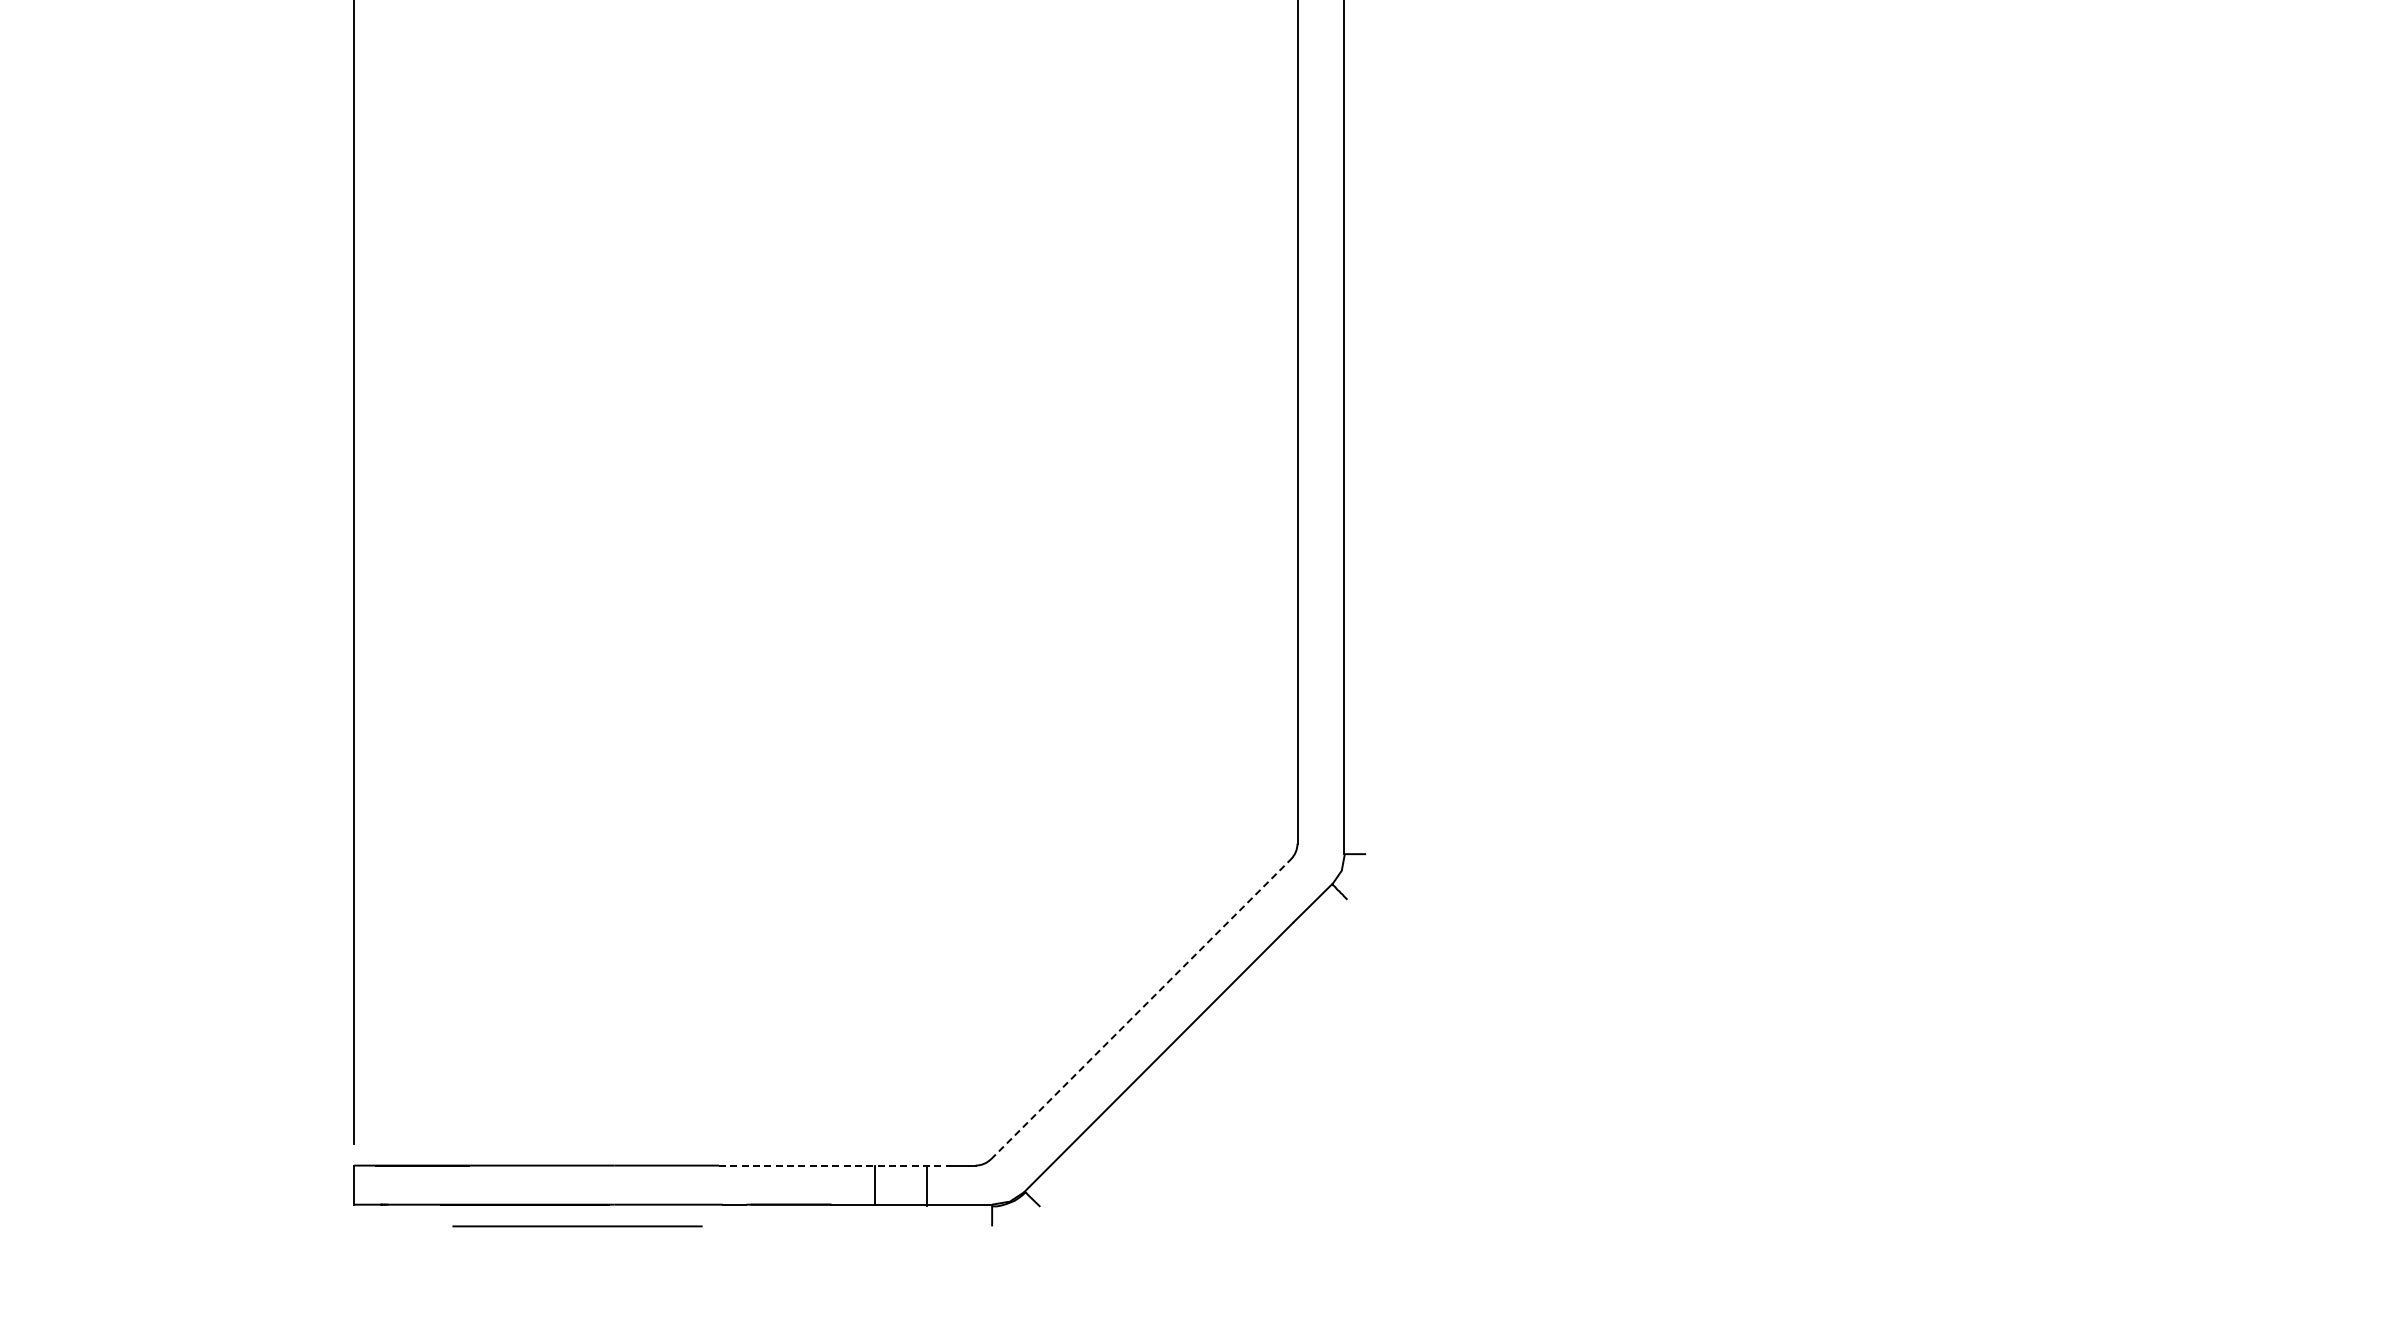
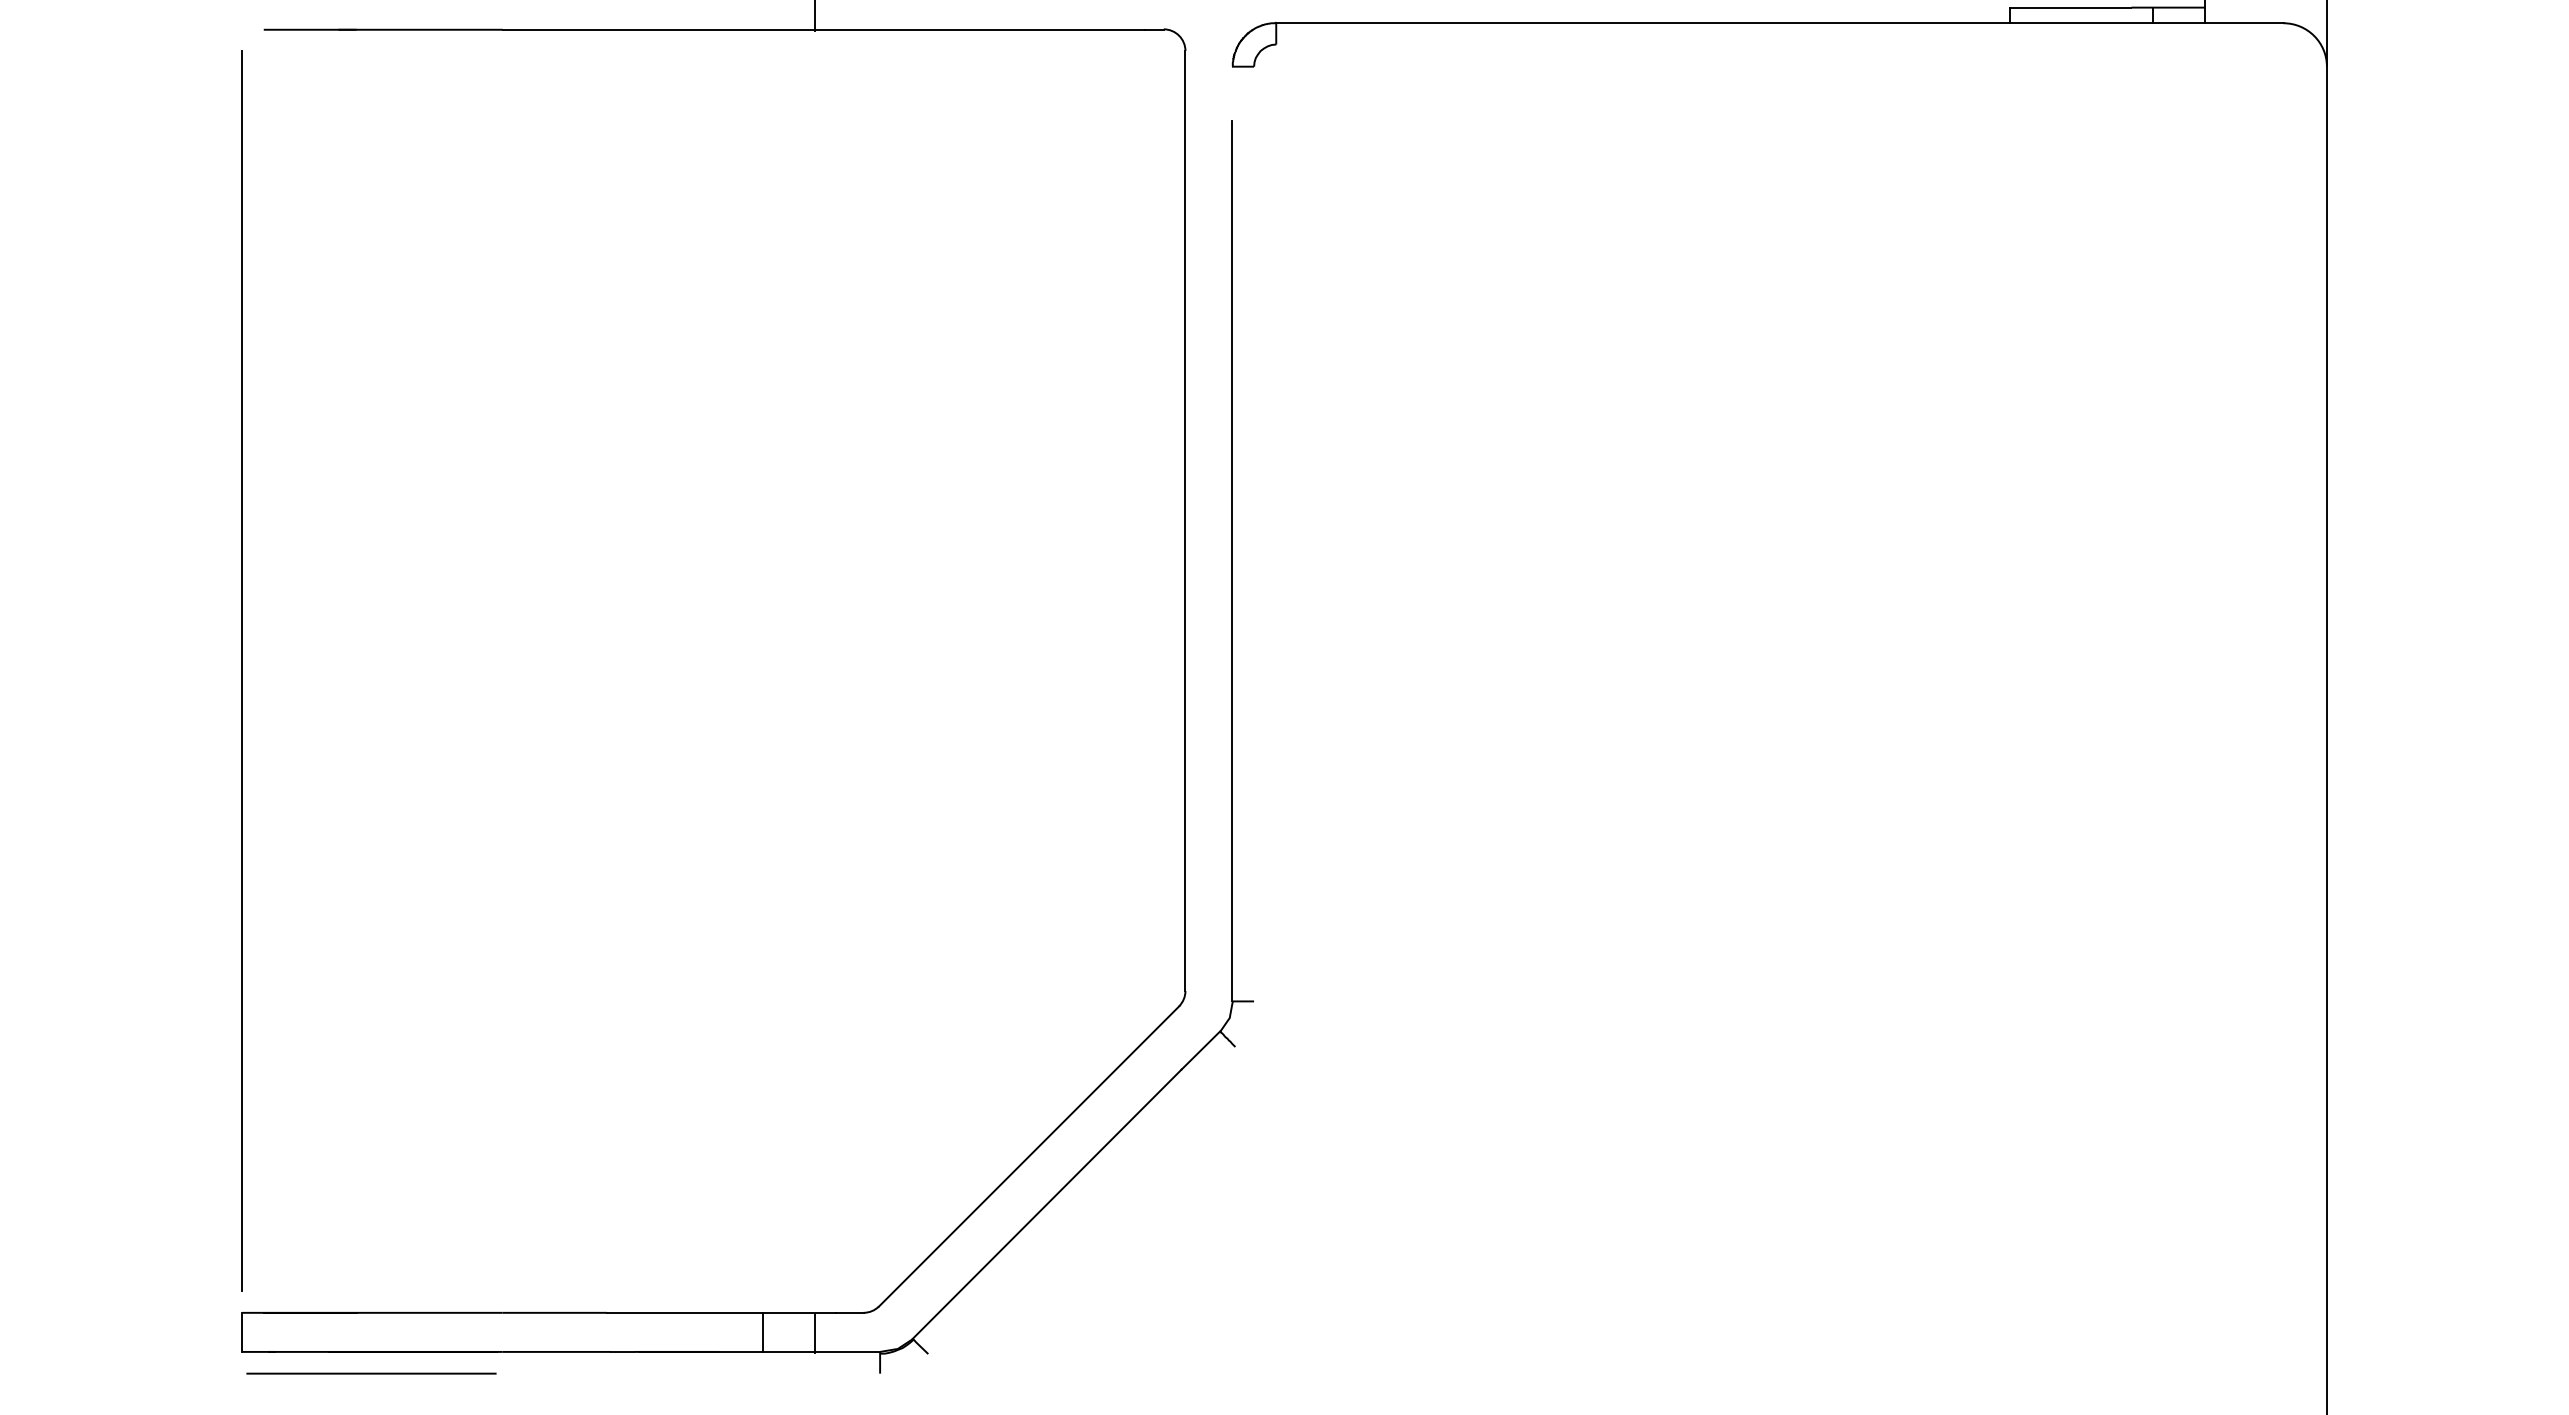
line: (1141, 1009) -> (1029, 1156), dashed -> solid
line: (833, 1166) -> (721, 1313), dashed -> solid
line: (577, 1226) -> (371, 1373), moved

